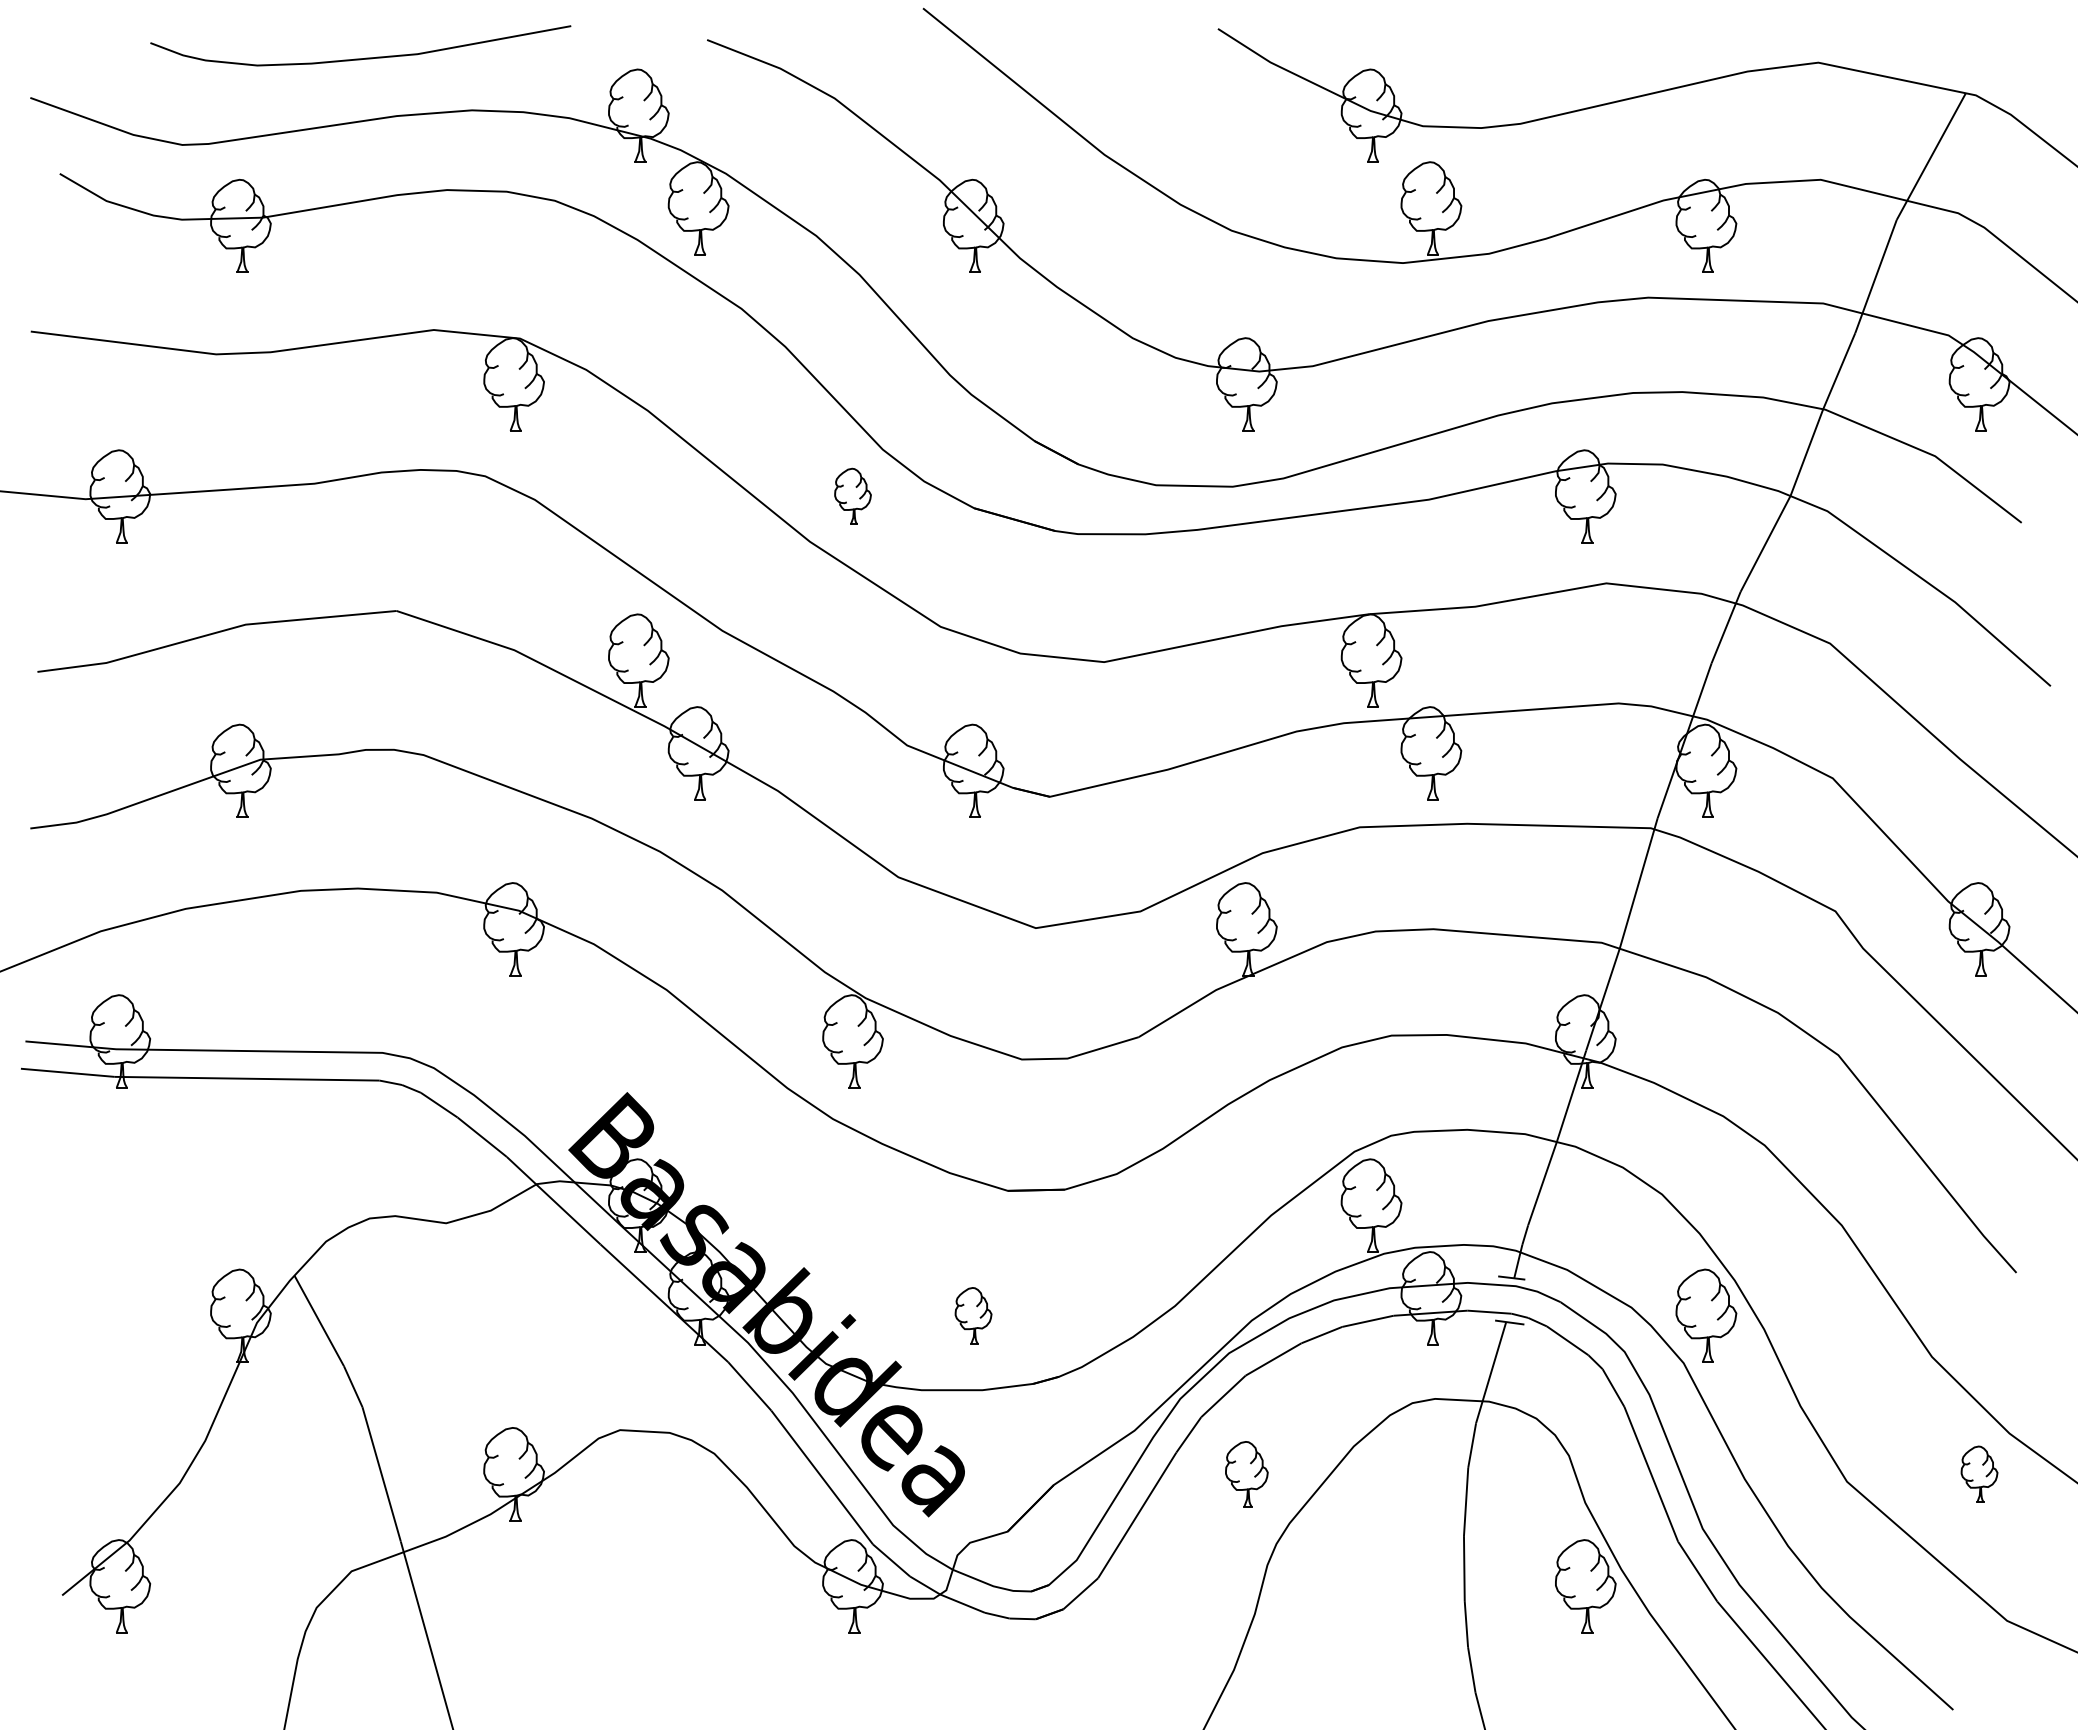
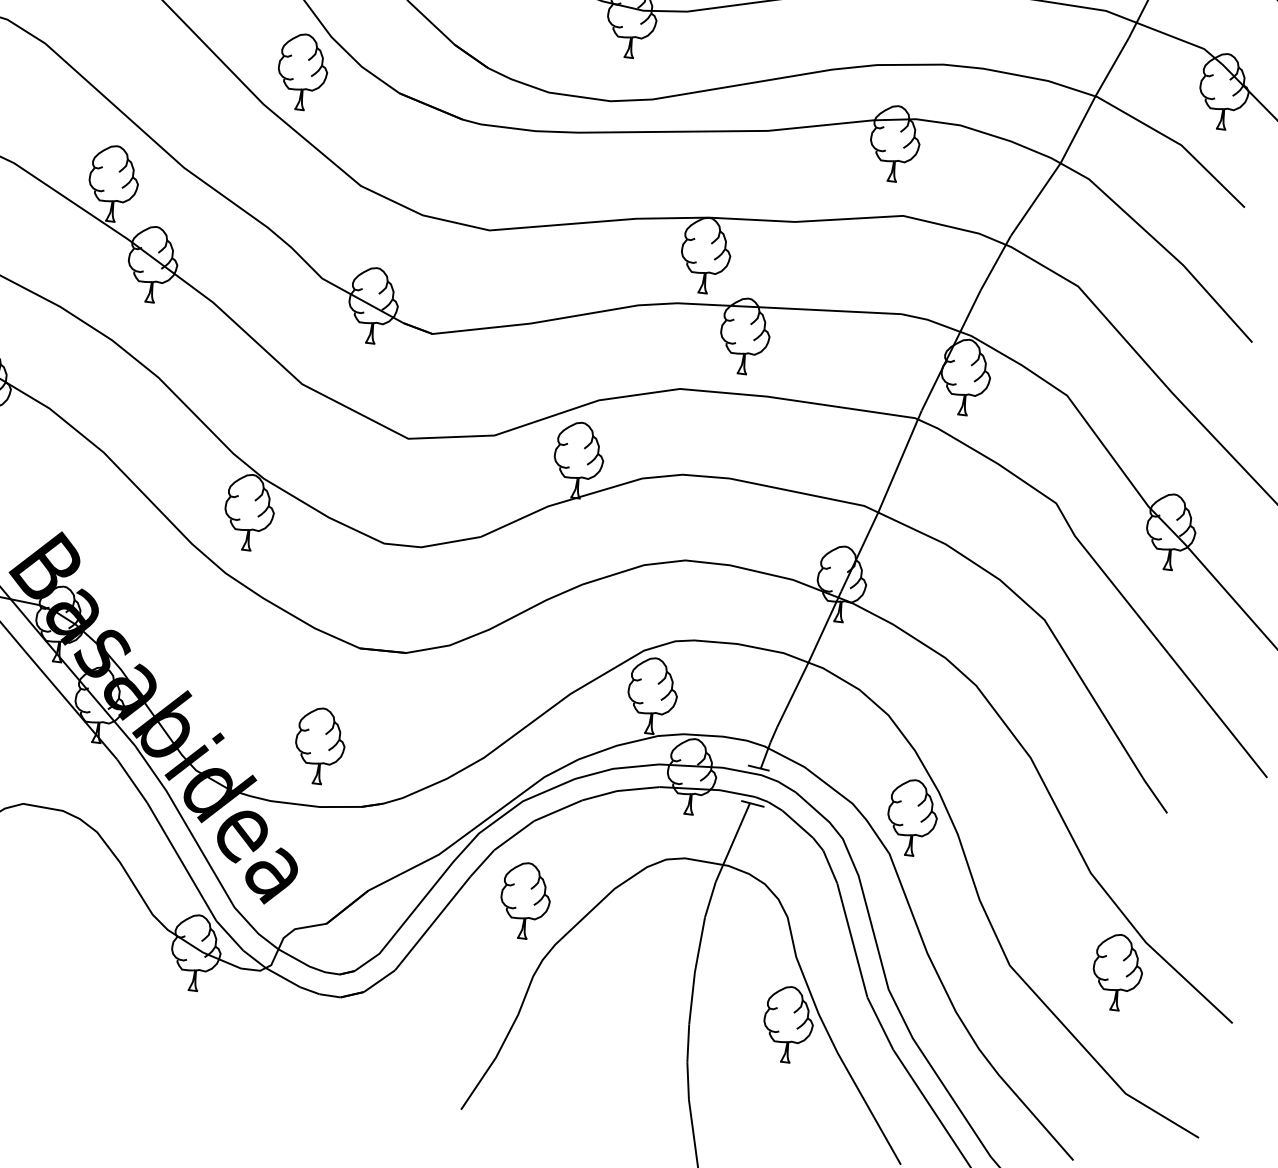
part: (852, 496) -> (302, 71), size x1.67
part: (973, 1315) -> (320, 745), size x1.67
part: (1246, 1474) -> (525, 901), size x1.43
part: (1979, 1474) -> (1117, 972), size x1.67

